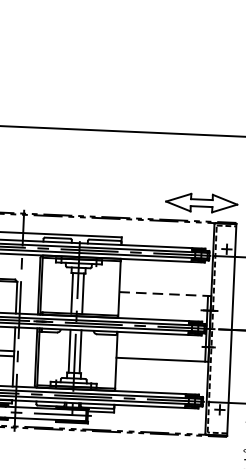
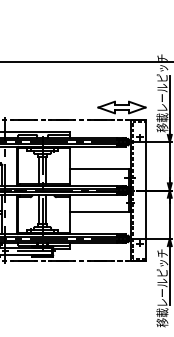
line: (166, 293) -> (101, 168), dashed -> solid

